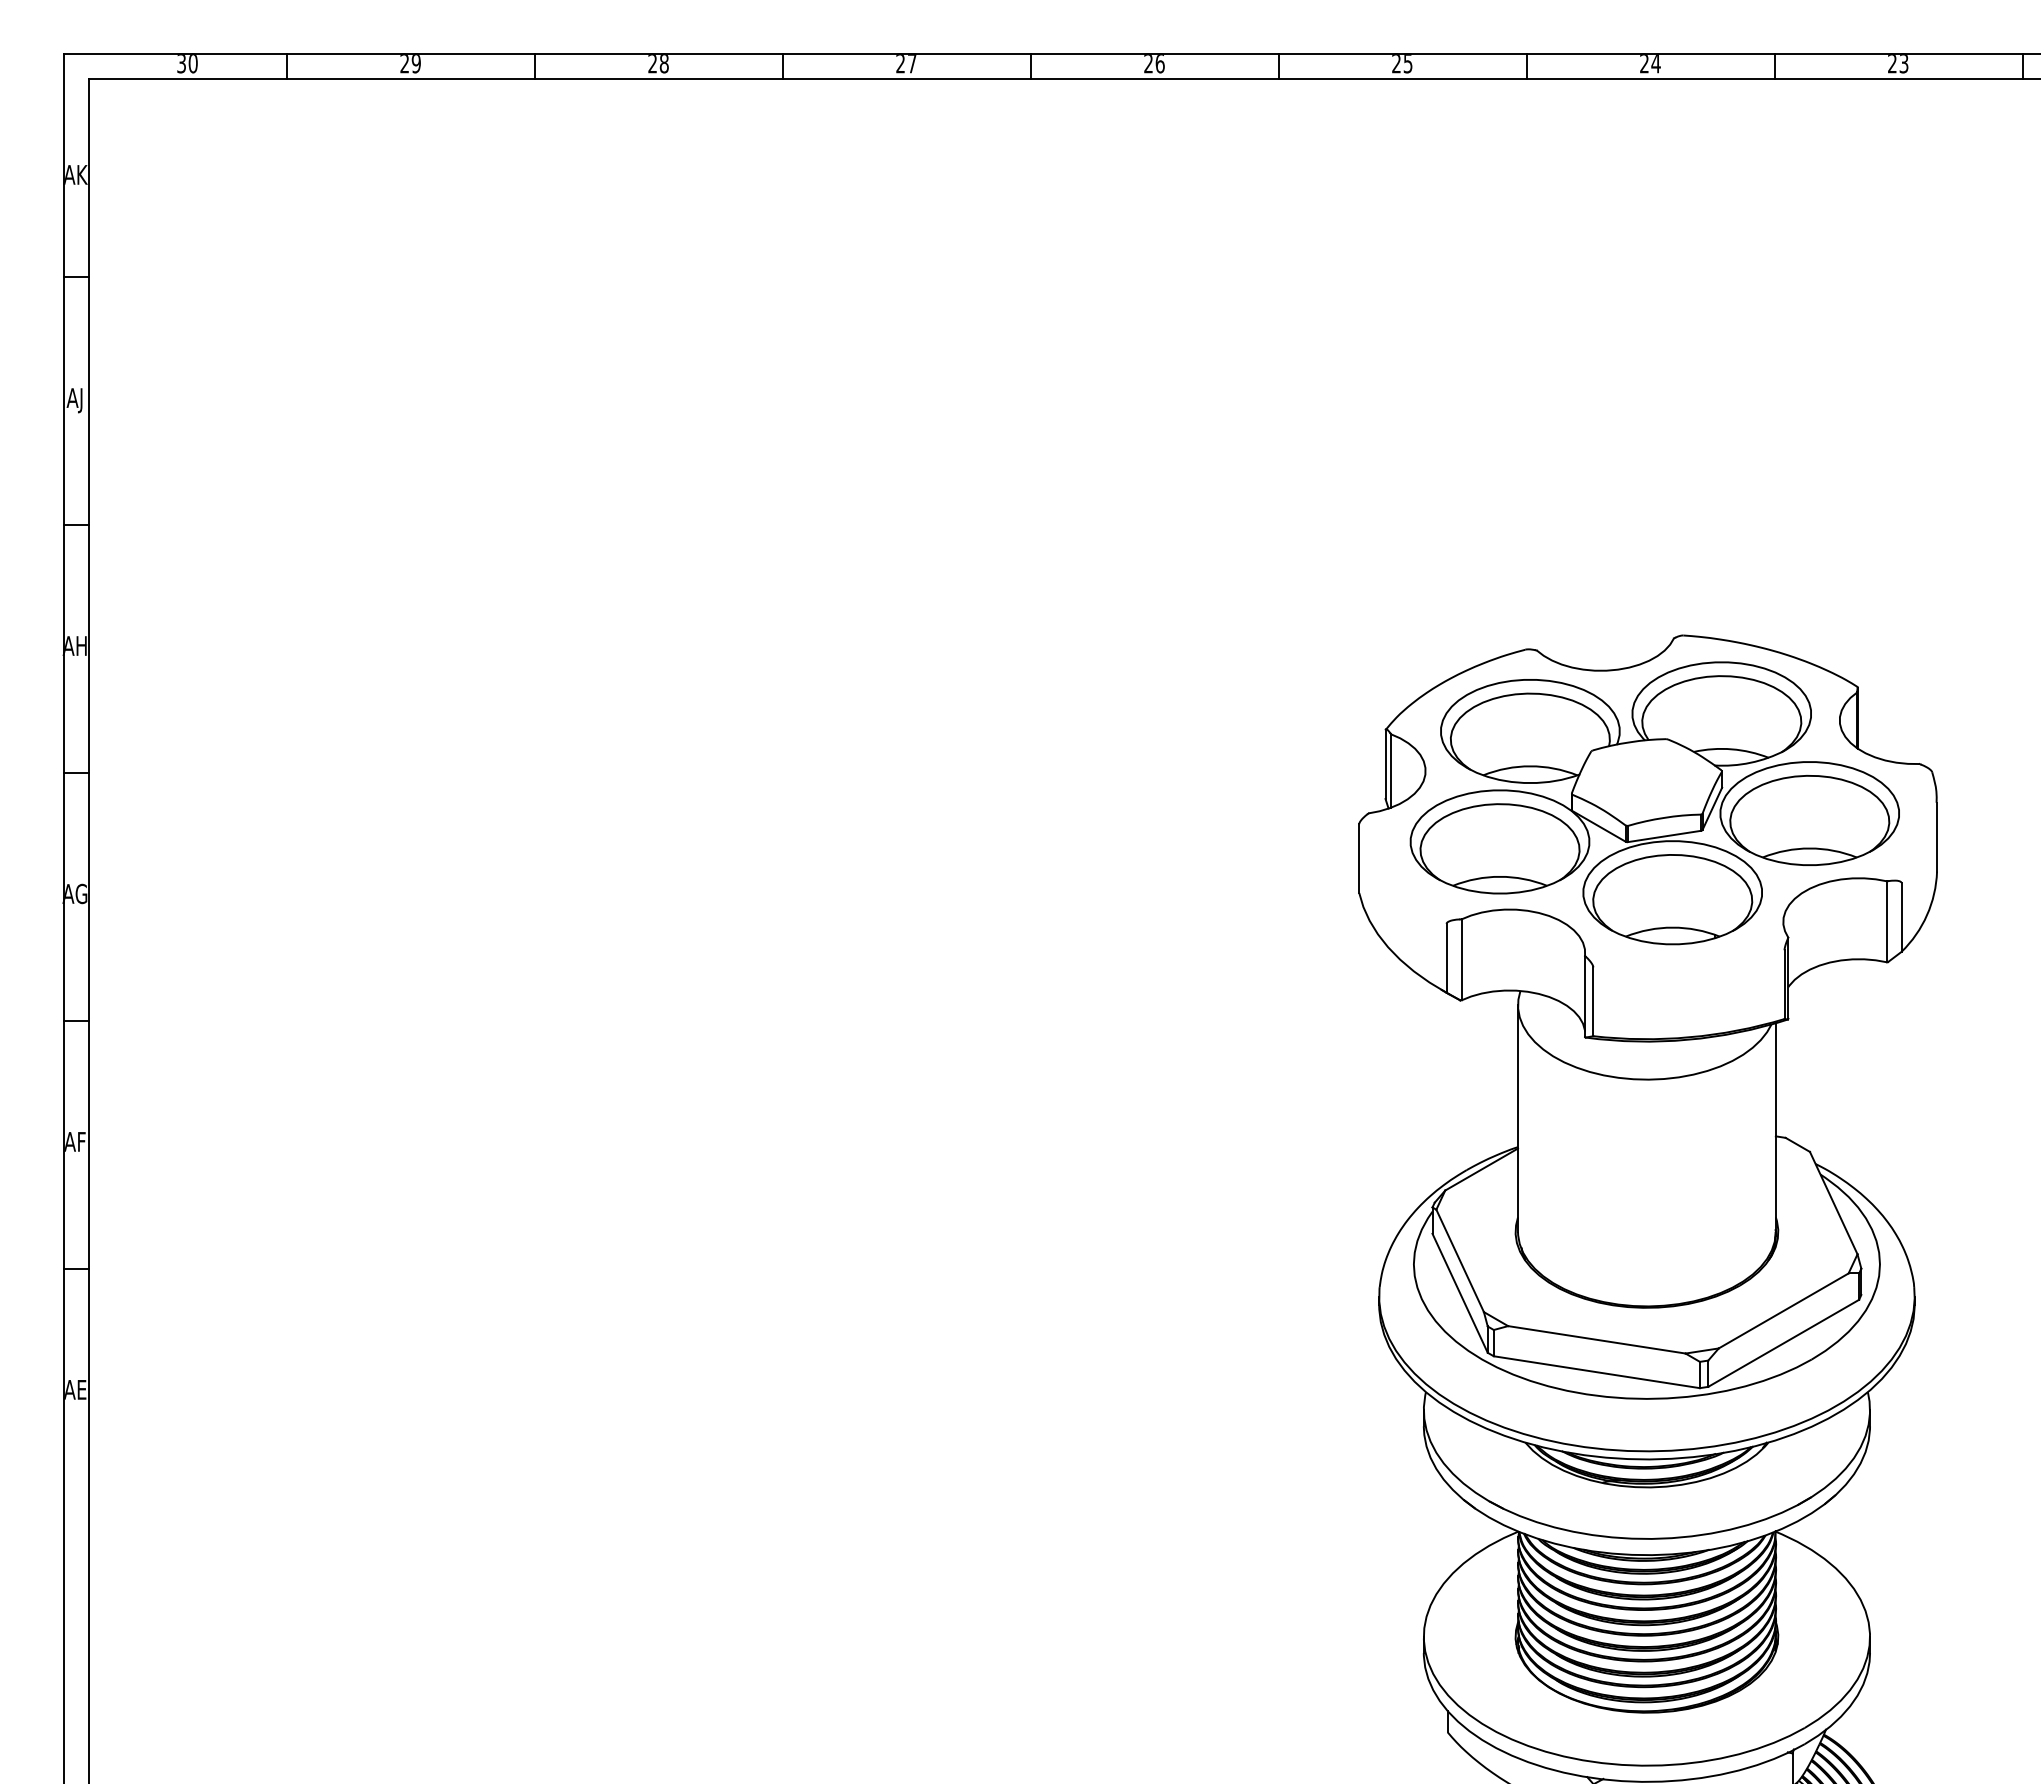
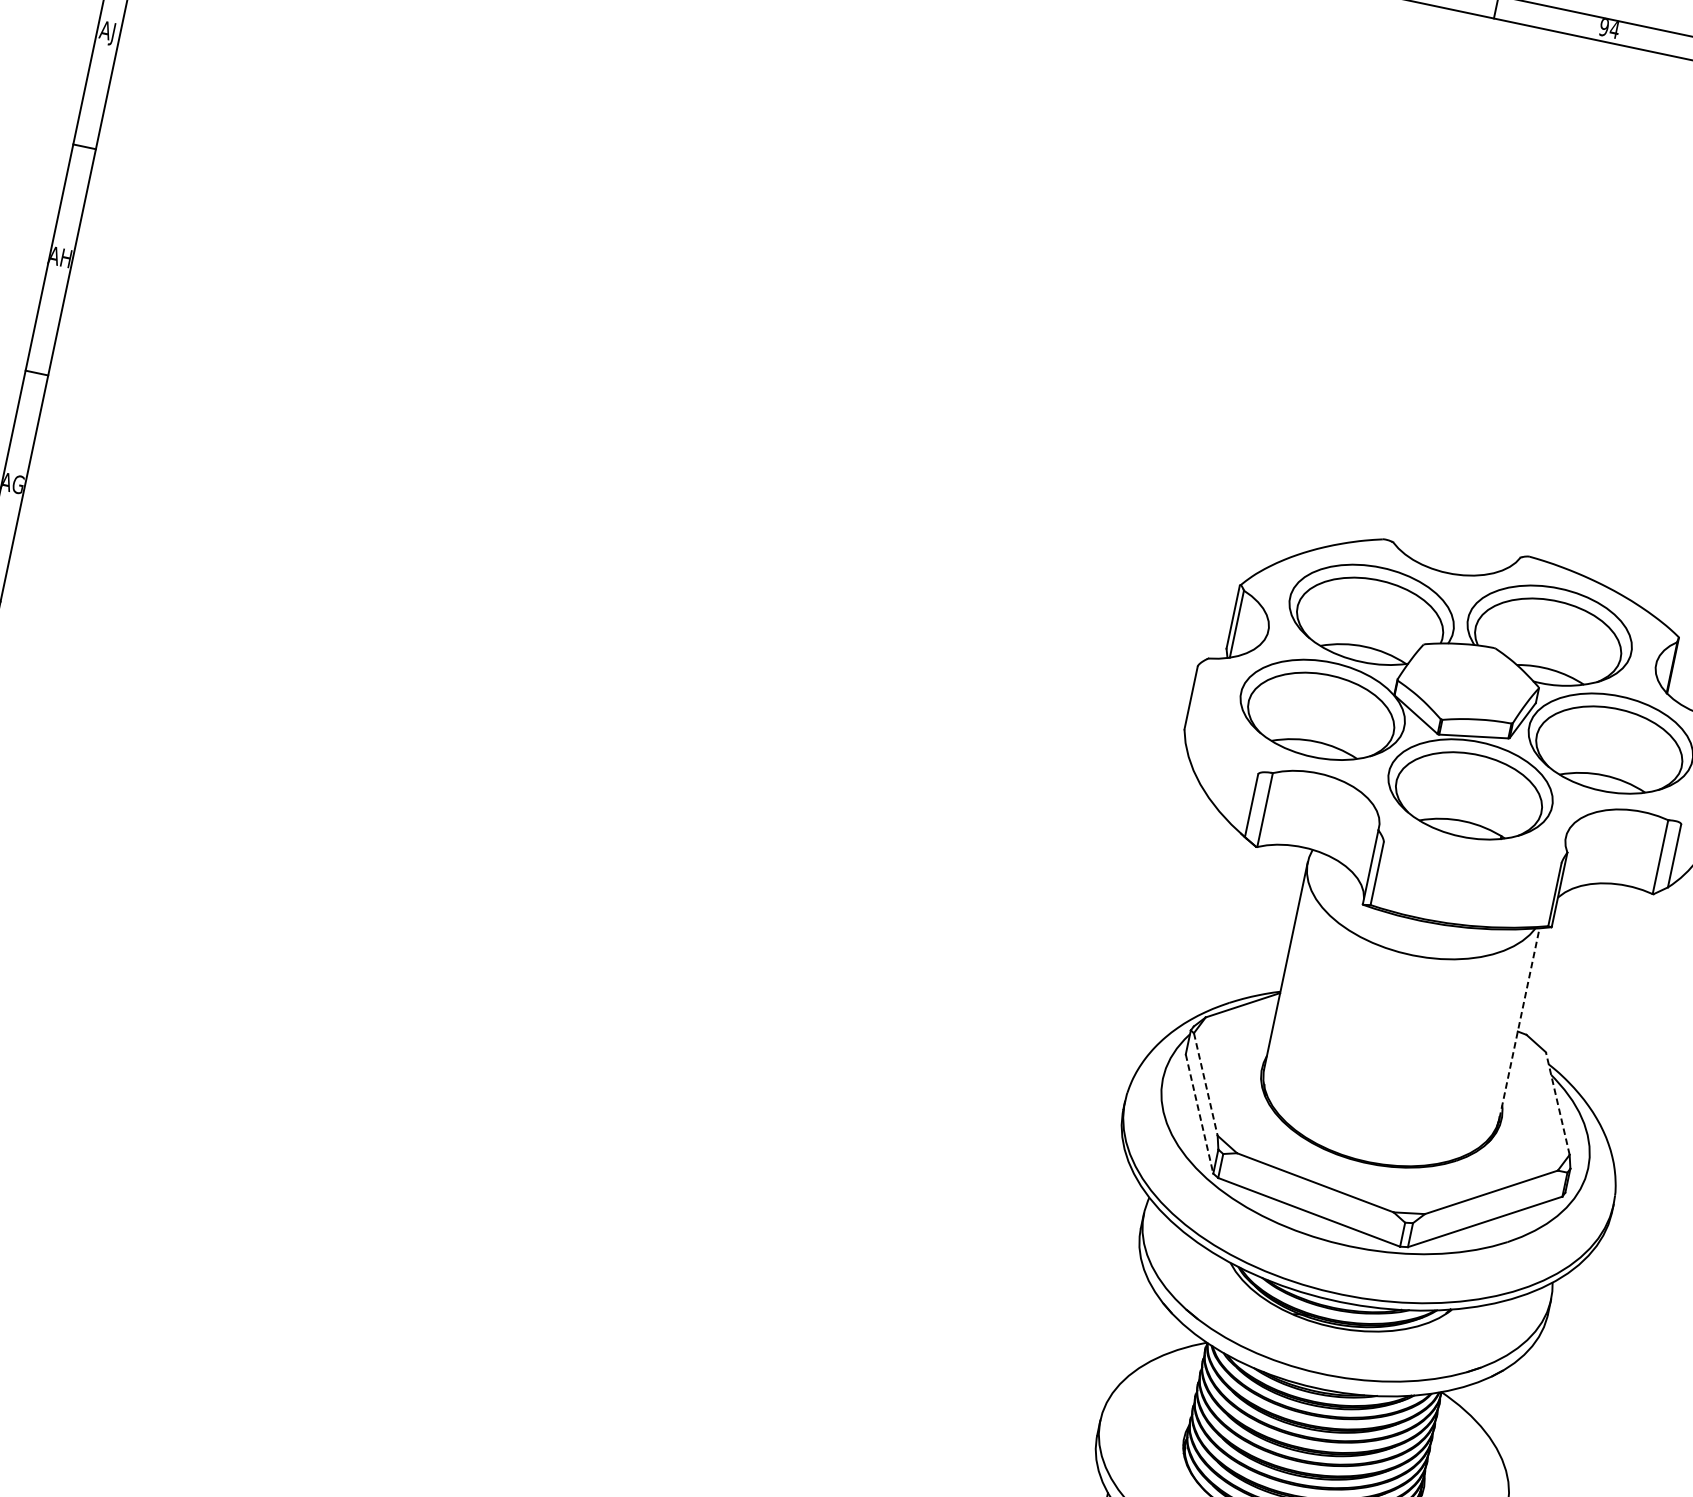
text: (1644, 64) -> (1604, 28), 24 -> 94
line: (1775, 1127) -> (1519, 1023), solid -> dashed
line: (1833, 1202) -> (1557, 1102), solid -> dashed
line: (1460, 1261) -> (1206, 1085), solid -> dashed
line: (1460, 1293) -> (1199, 1114), solid -> dashed

